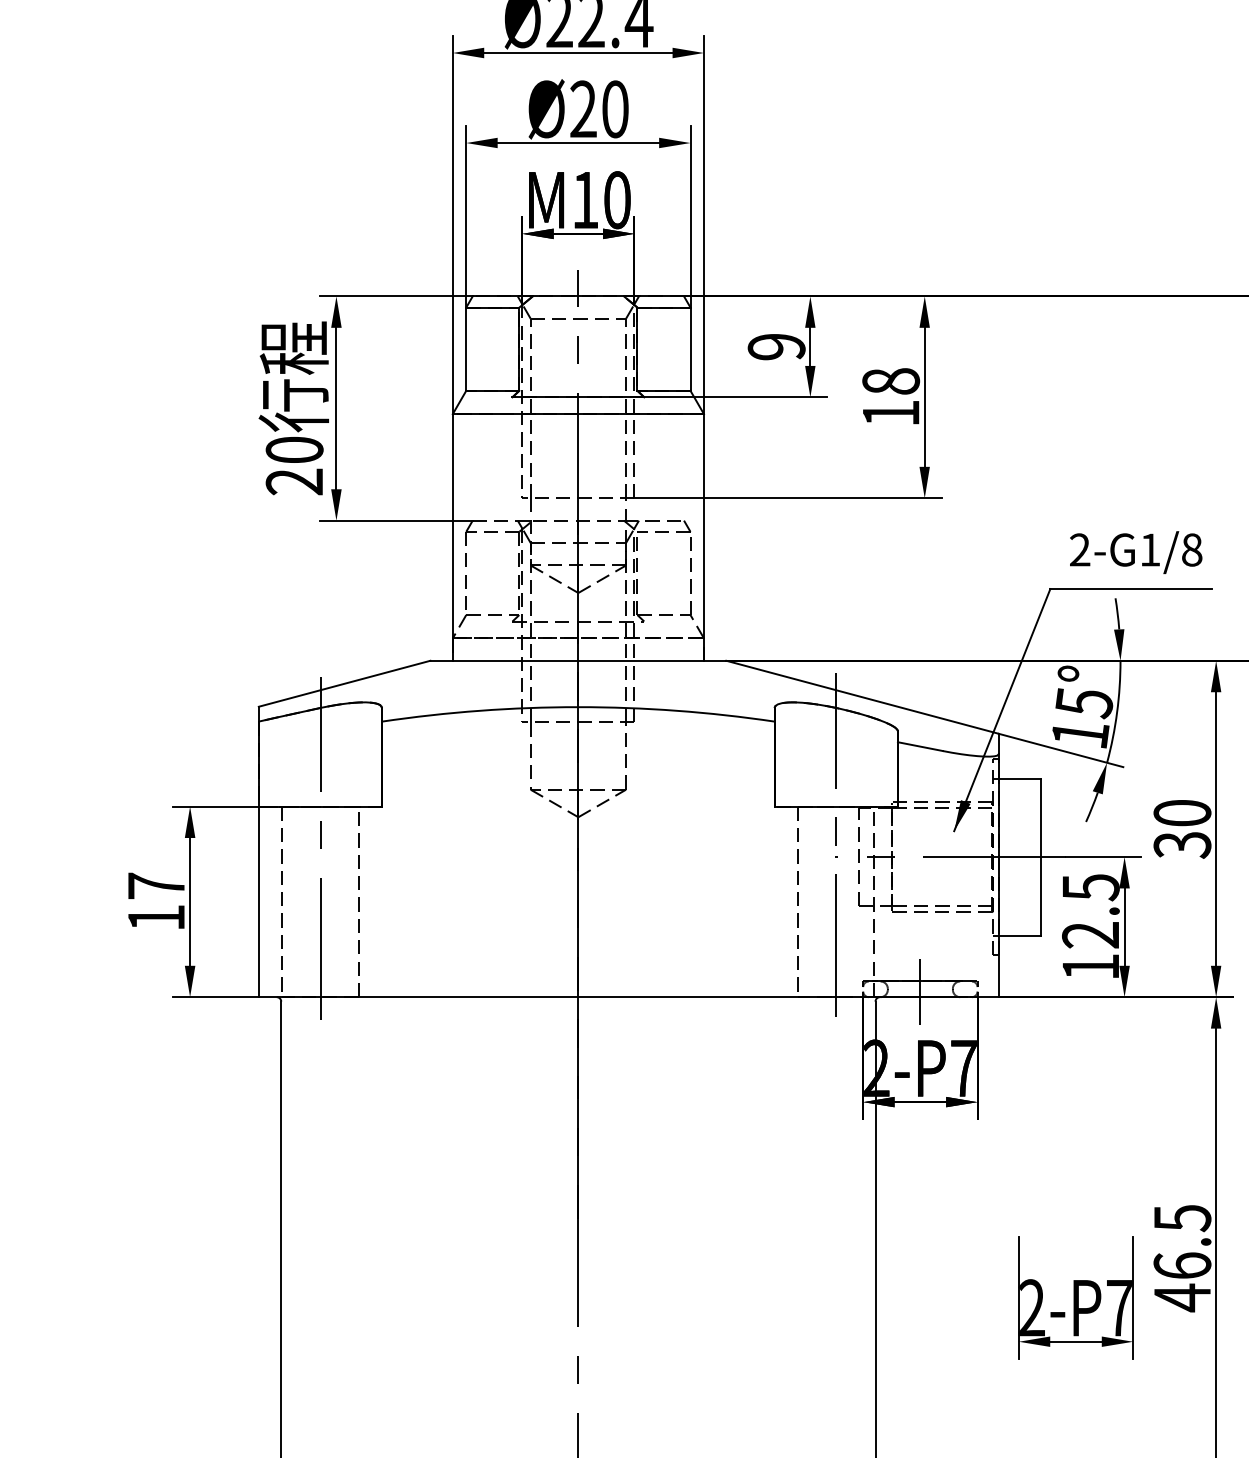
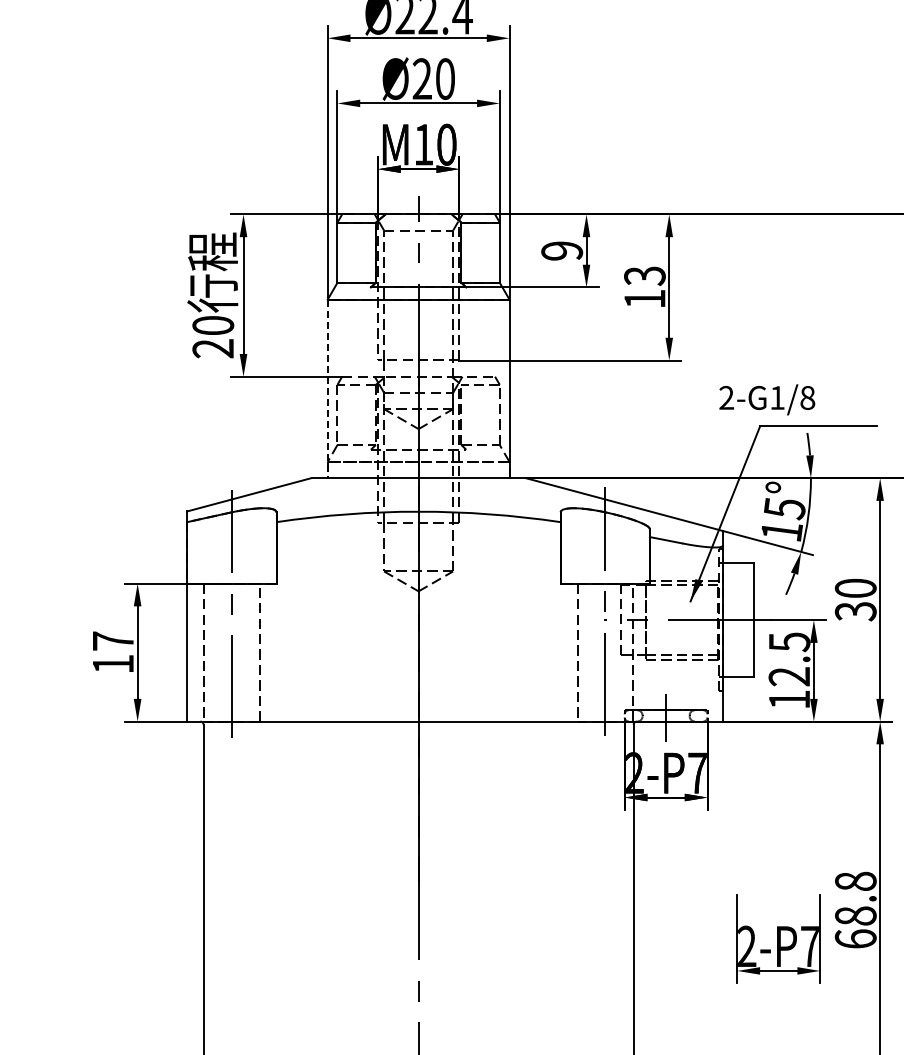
text: (890, 382) -> (644, 276), 18 -> 13
line: (452, 538) -> (327, 389), solid -> dashed
text: (1136, 552) -> (767, 399), moved
text: (1182, 1258) -> (855, 910), 46.5 -> 68.8

